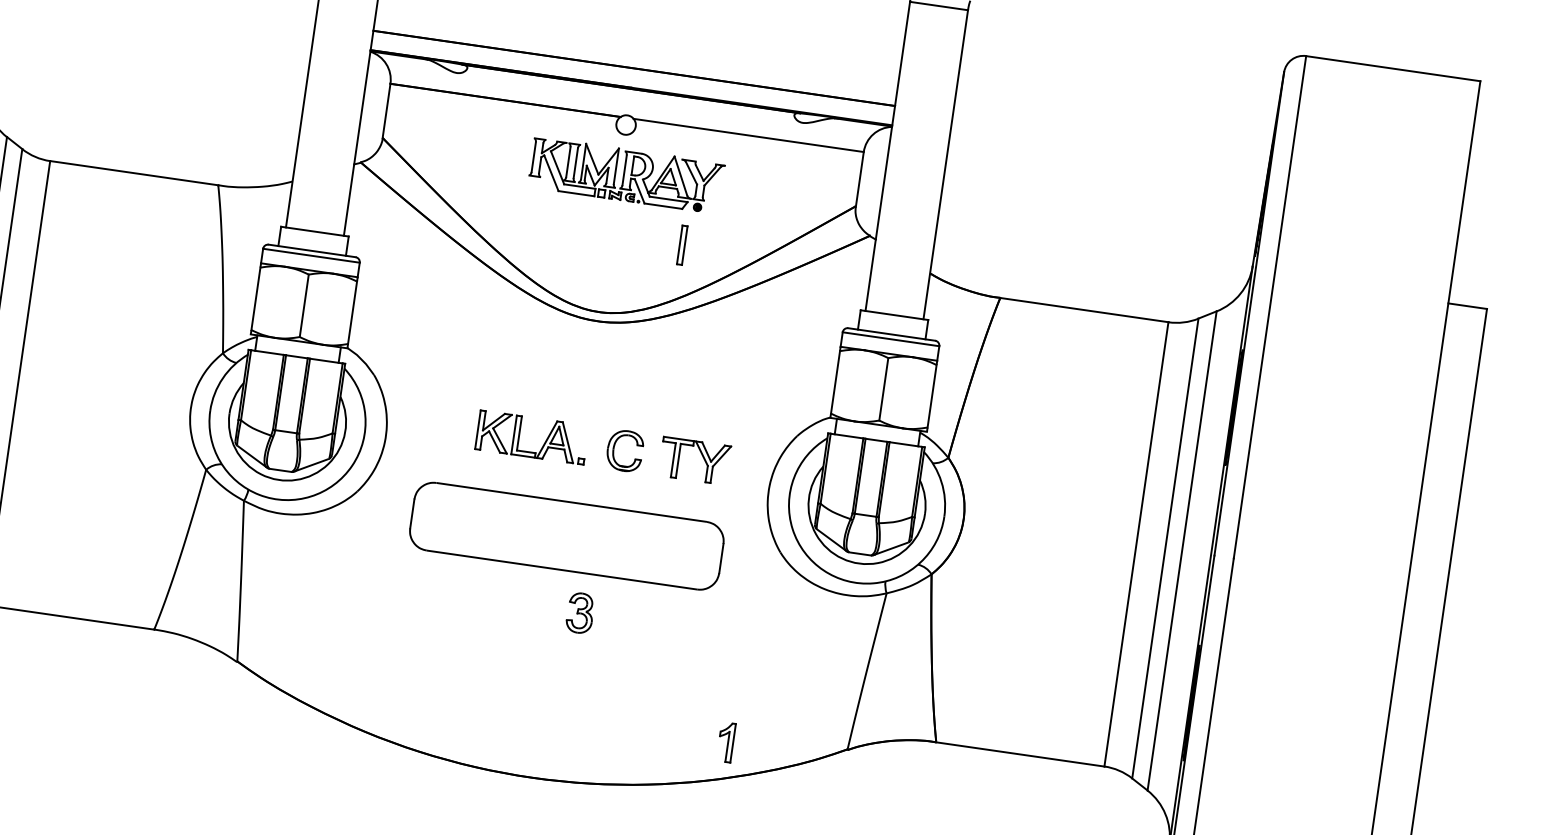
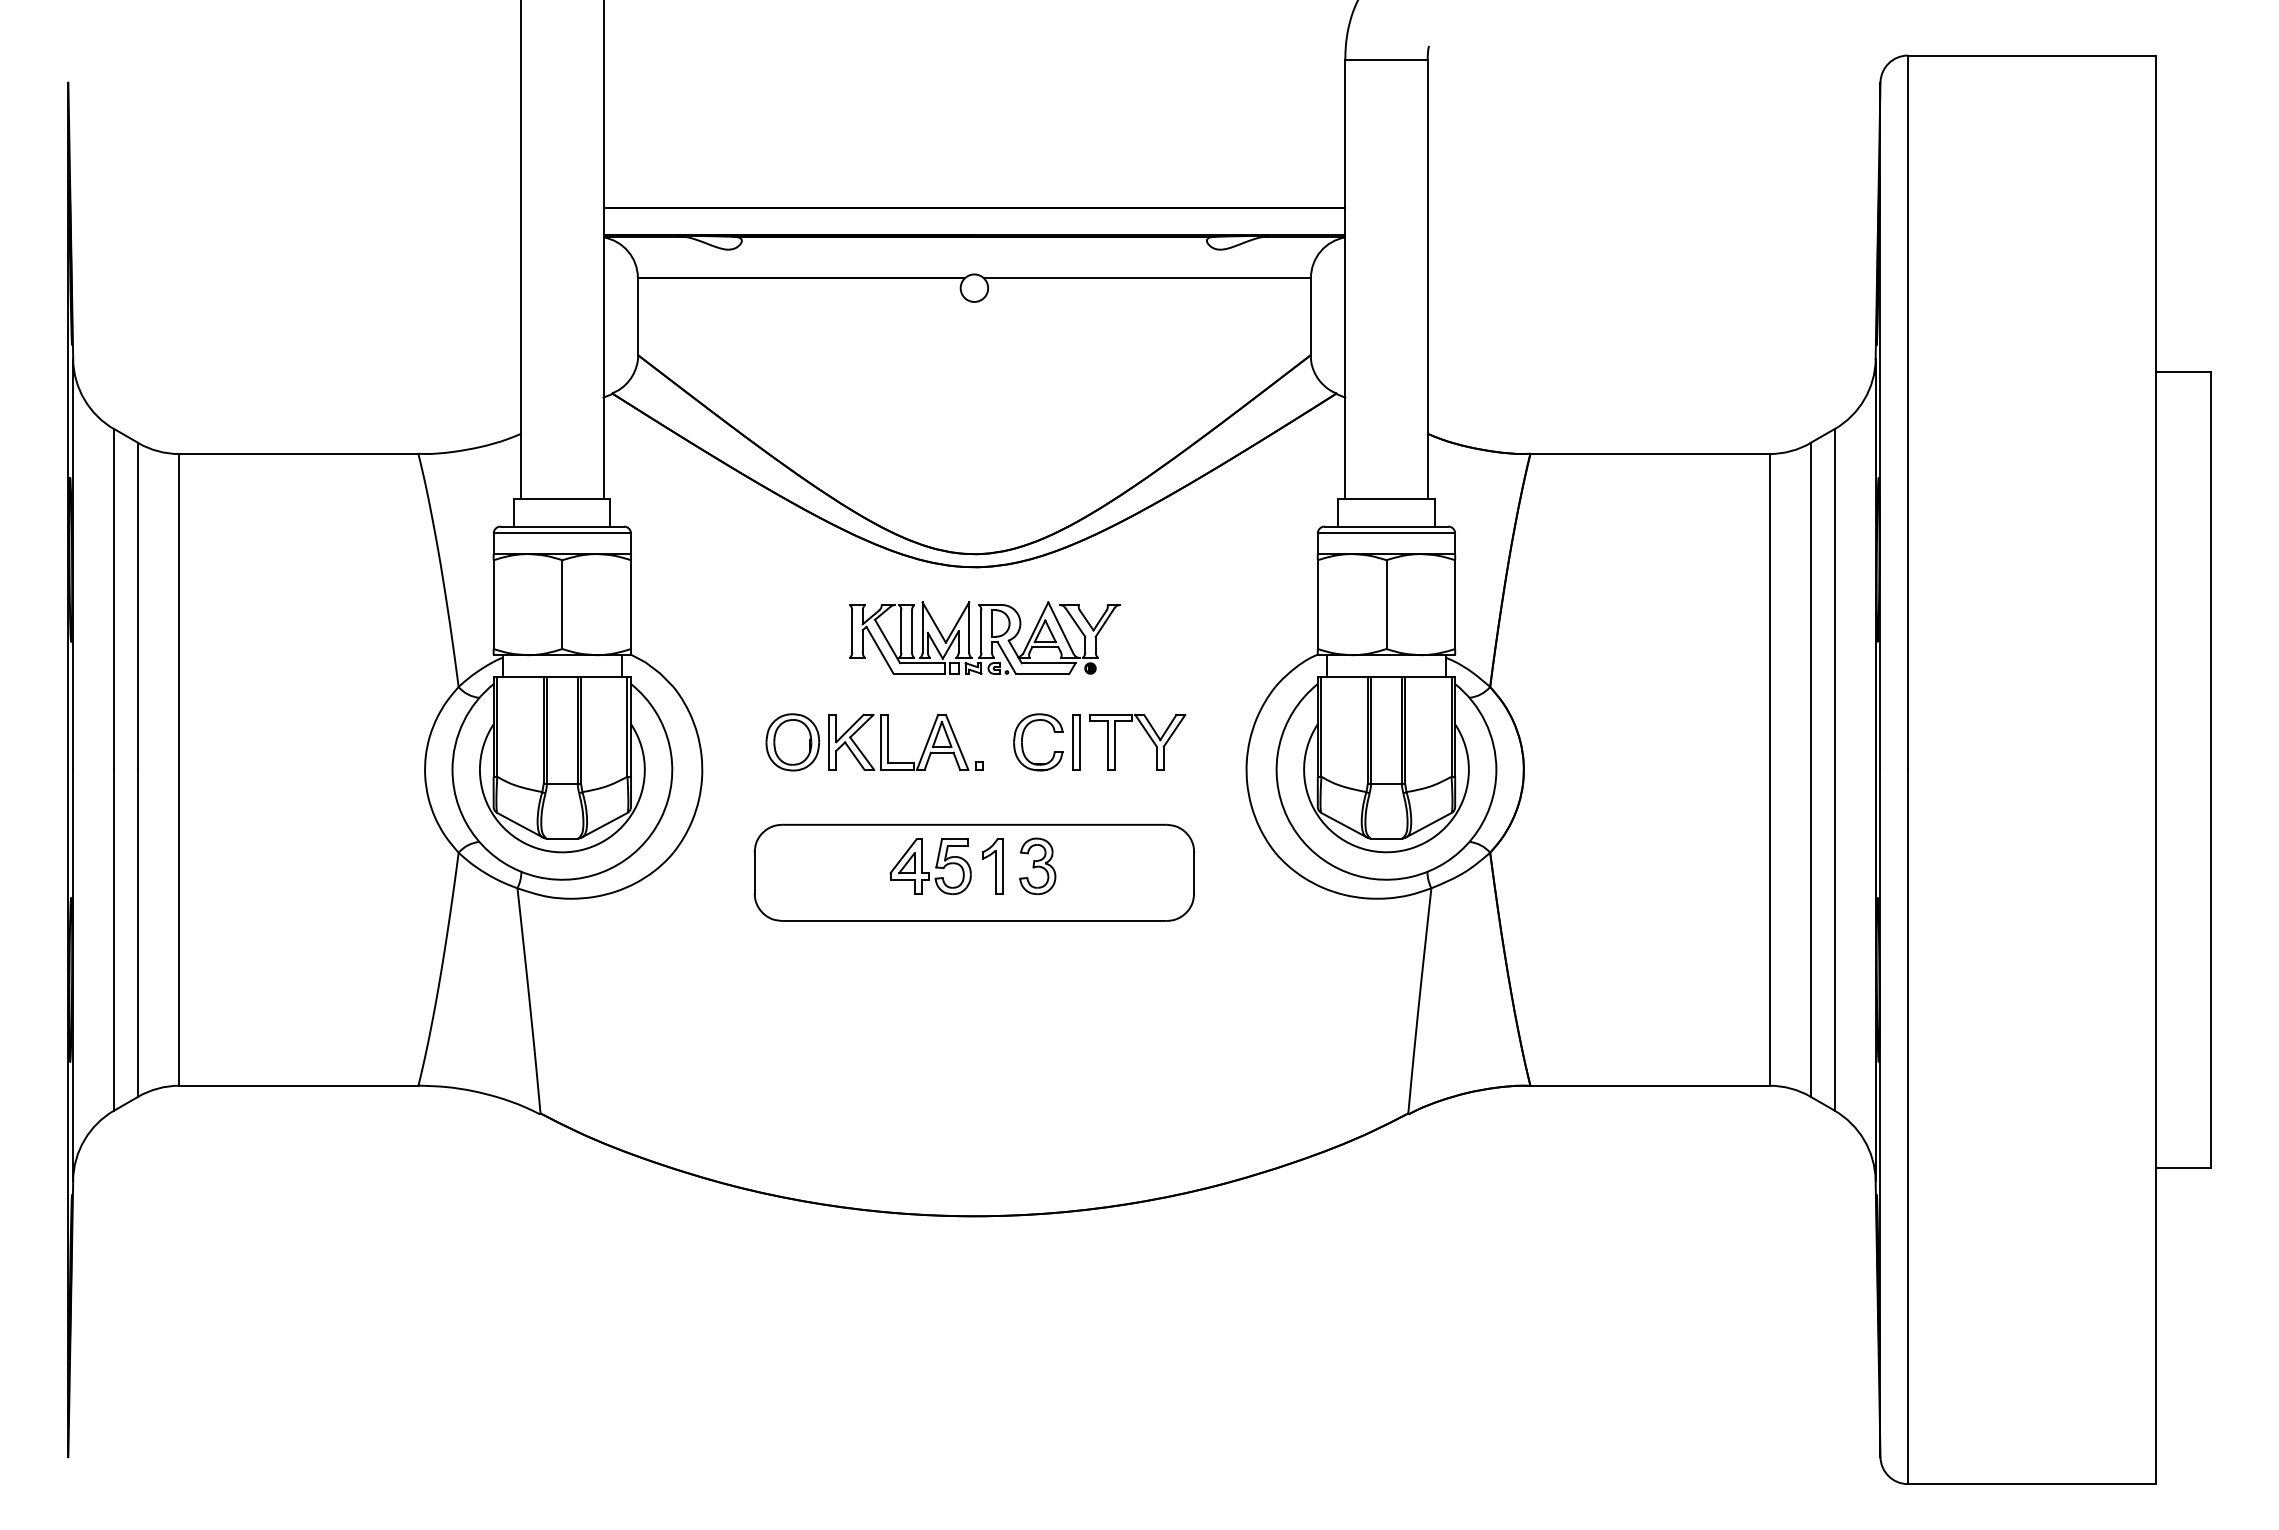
part: (626, 174) -> (984, 637), moved
part: (682, 245) -> (1076, 742), moved
part: (452, 426) -> (792, 742), added
part: (536, 527) -> (930, 866), added
part: (580, 613) -> (1037, 866), moved
part: (725, 742) -> (992, 866), moved

